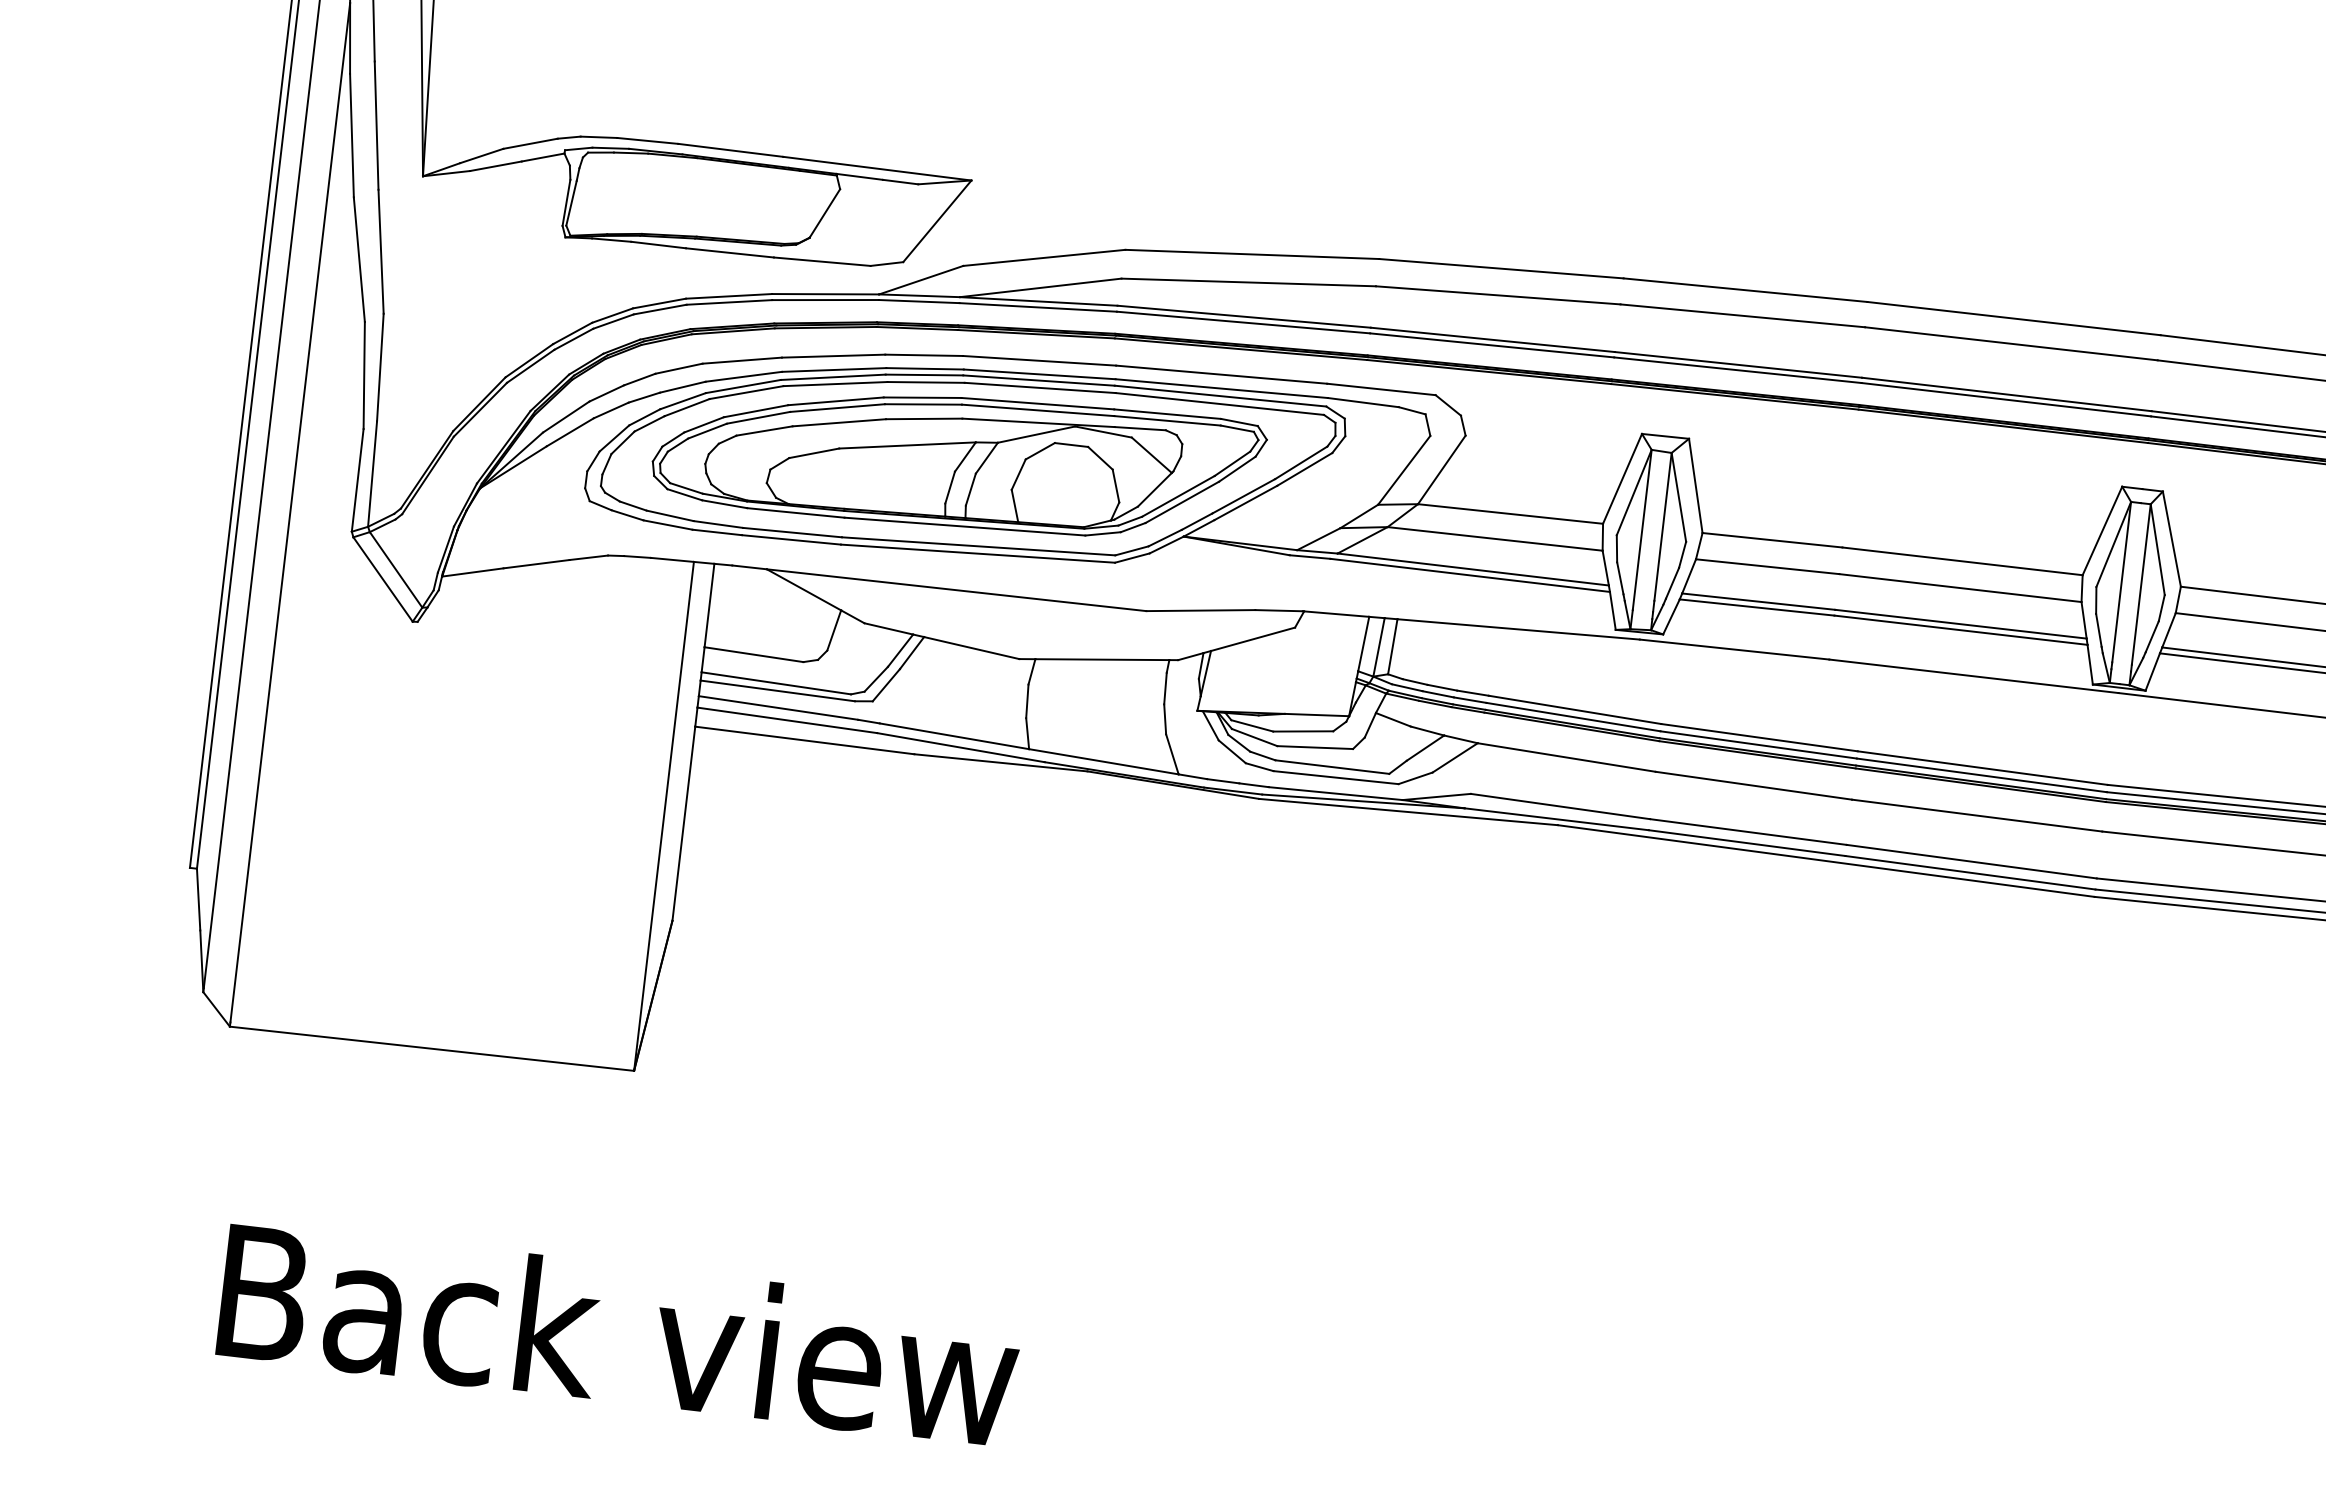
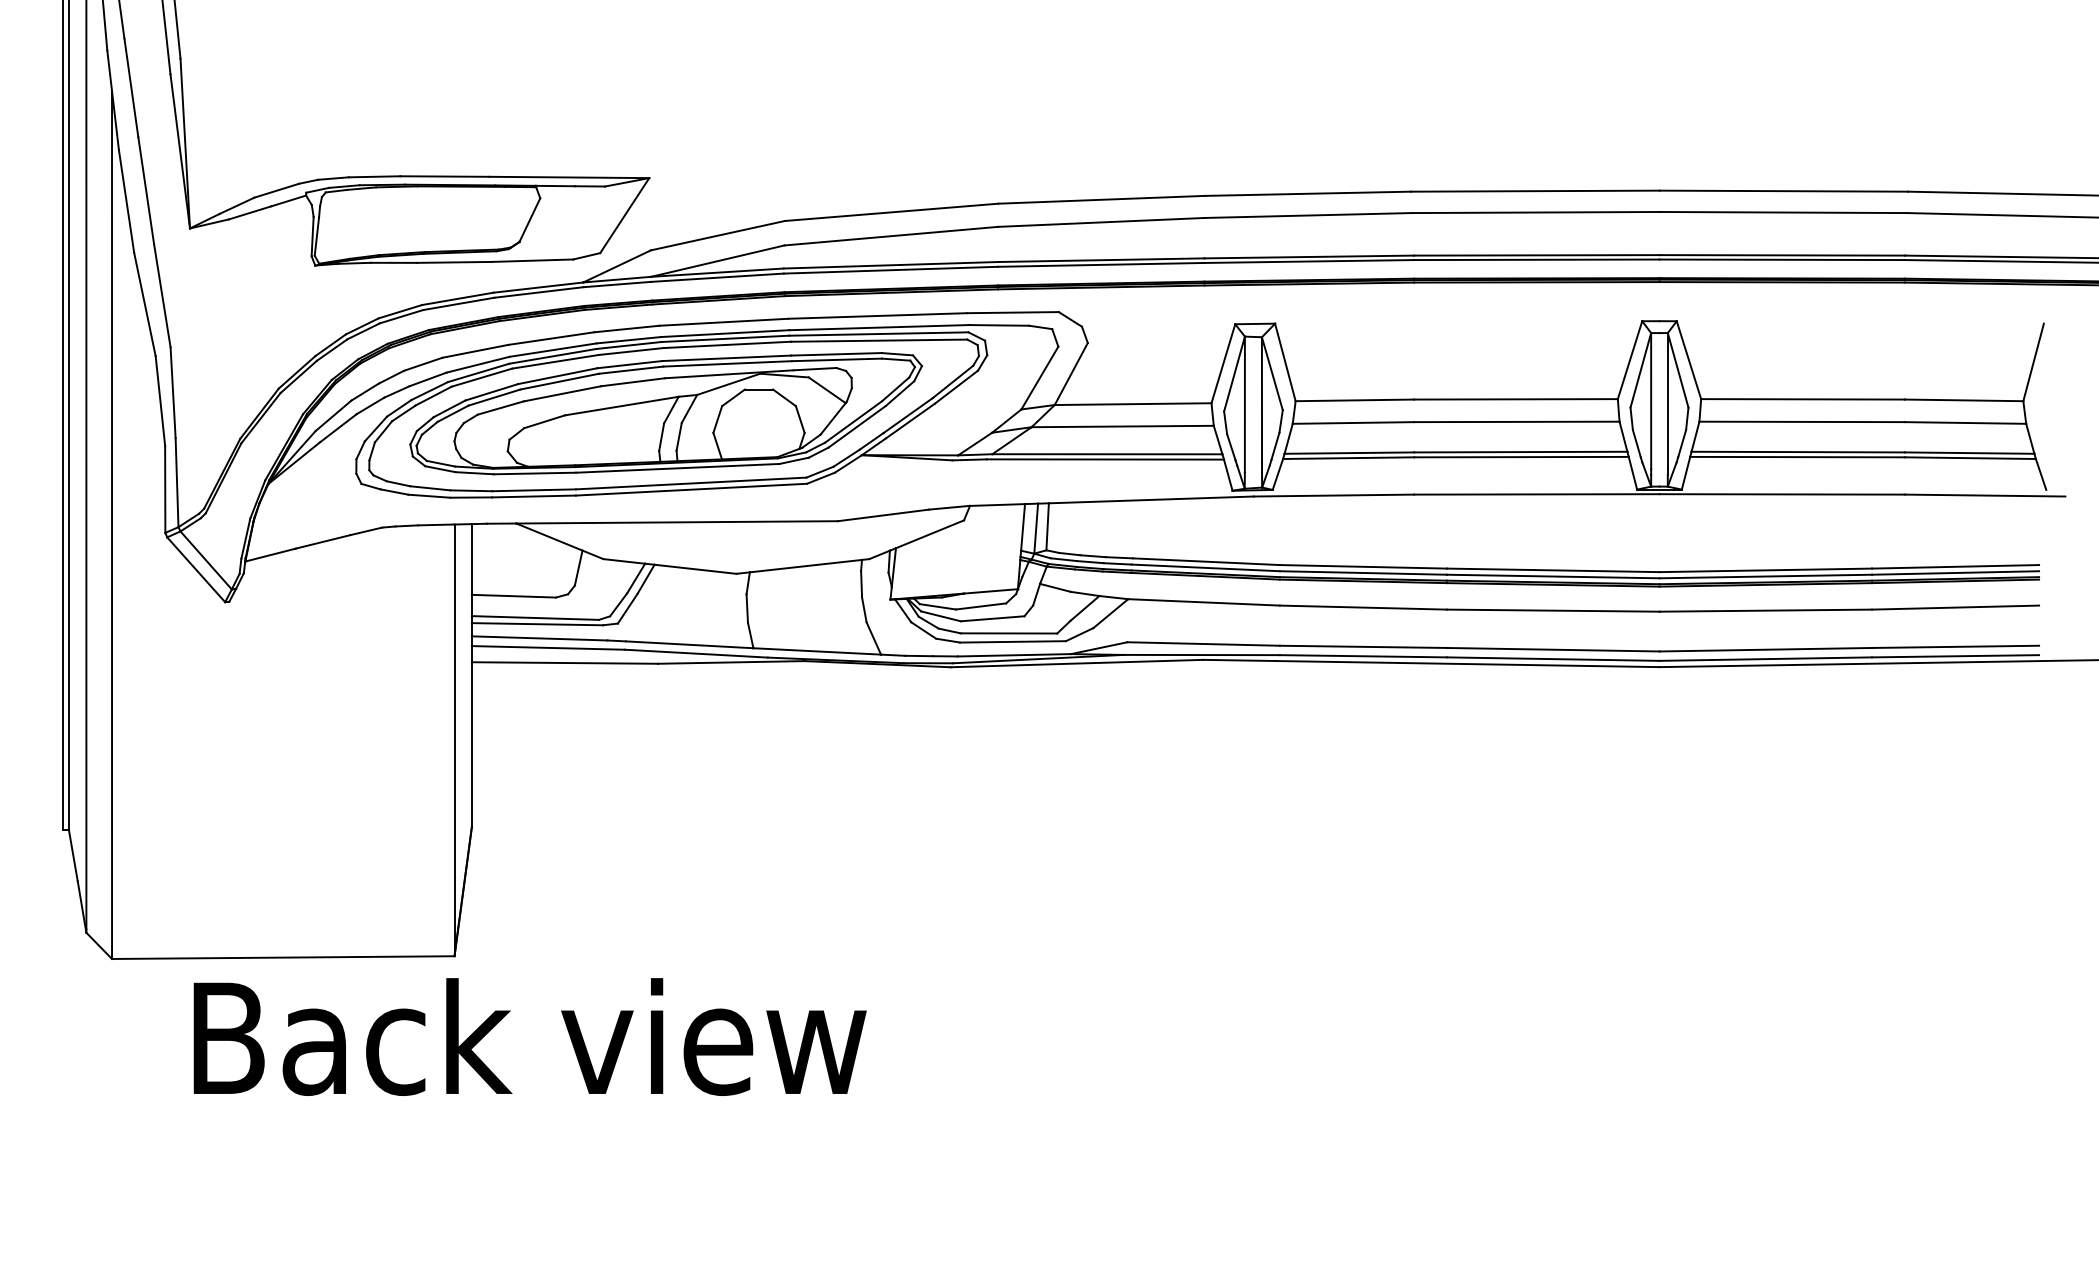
text: (618, 1333) -> (529, 1036), moved

